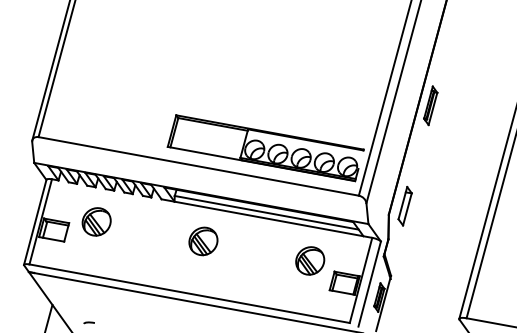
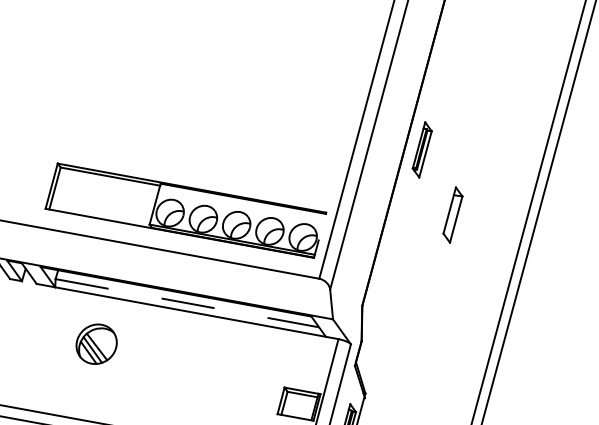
part: (404, 206) -> (452, 215), moved
line: (266, 212) -> (186, 302), solid -> dashed
part: (310, 260) -> (250, 371), removed

